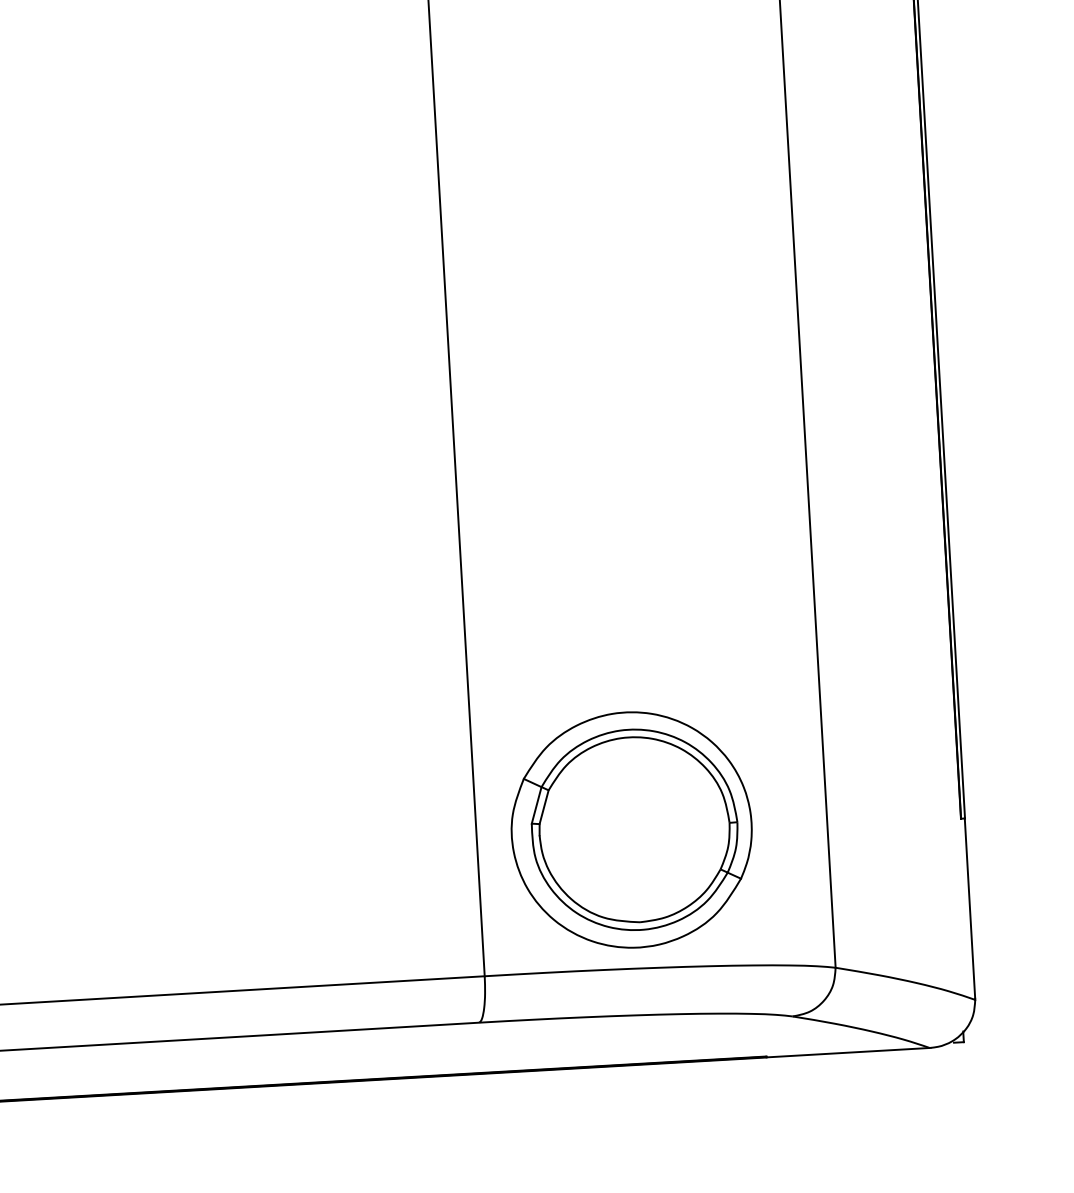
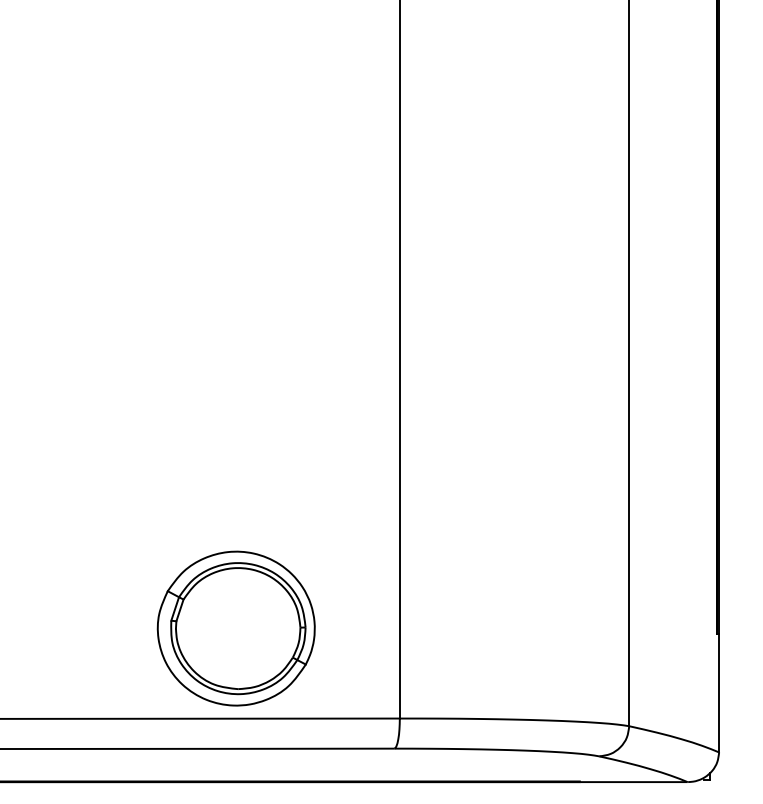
part: (630, 829) -> (235, 628), moved

